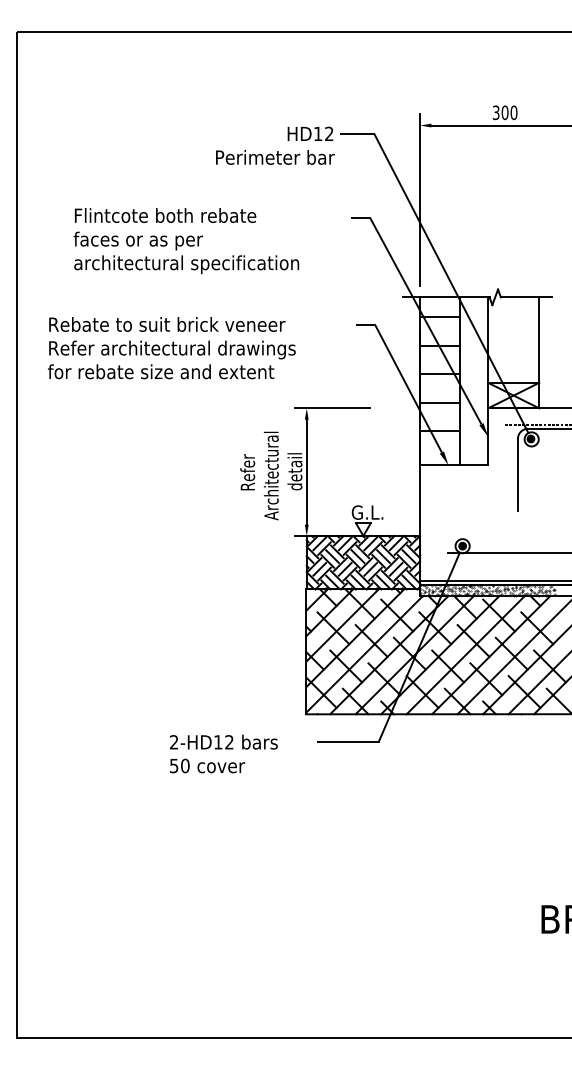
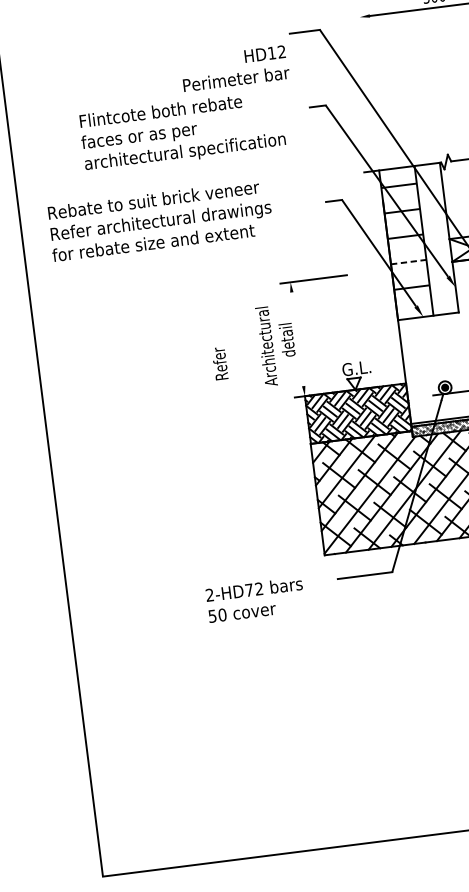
text: (275, 145) -> (235, 68), moved
line: (420, 199) -> (368, 83), removed
text: (186, 241) -> (182, 132), moved
text: (171, 348) -> (160, 220), moved
line: (439, 402) -> (408, 262), solid -> dashed
line: (306, 471) -> (297, 338), removed
text: (247, 472) -> (219, 363), moved
text: (218, 742) -> (249, 590), 2-HD12 -> 2-HD72

